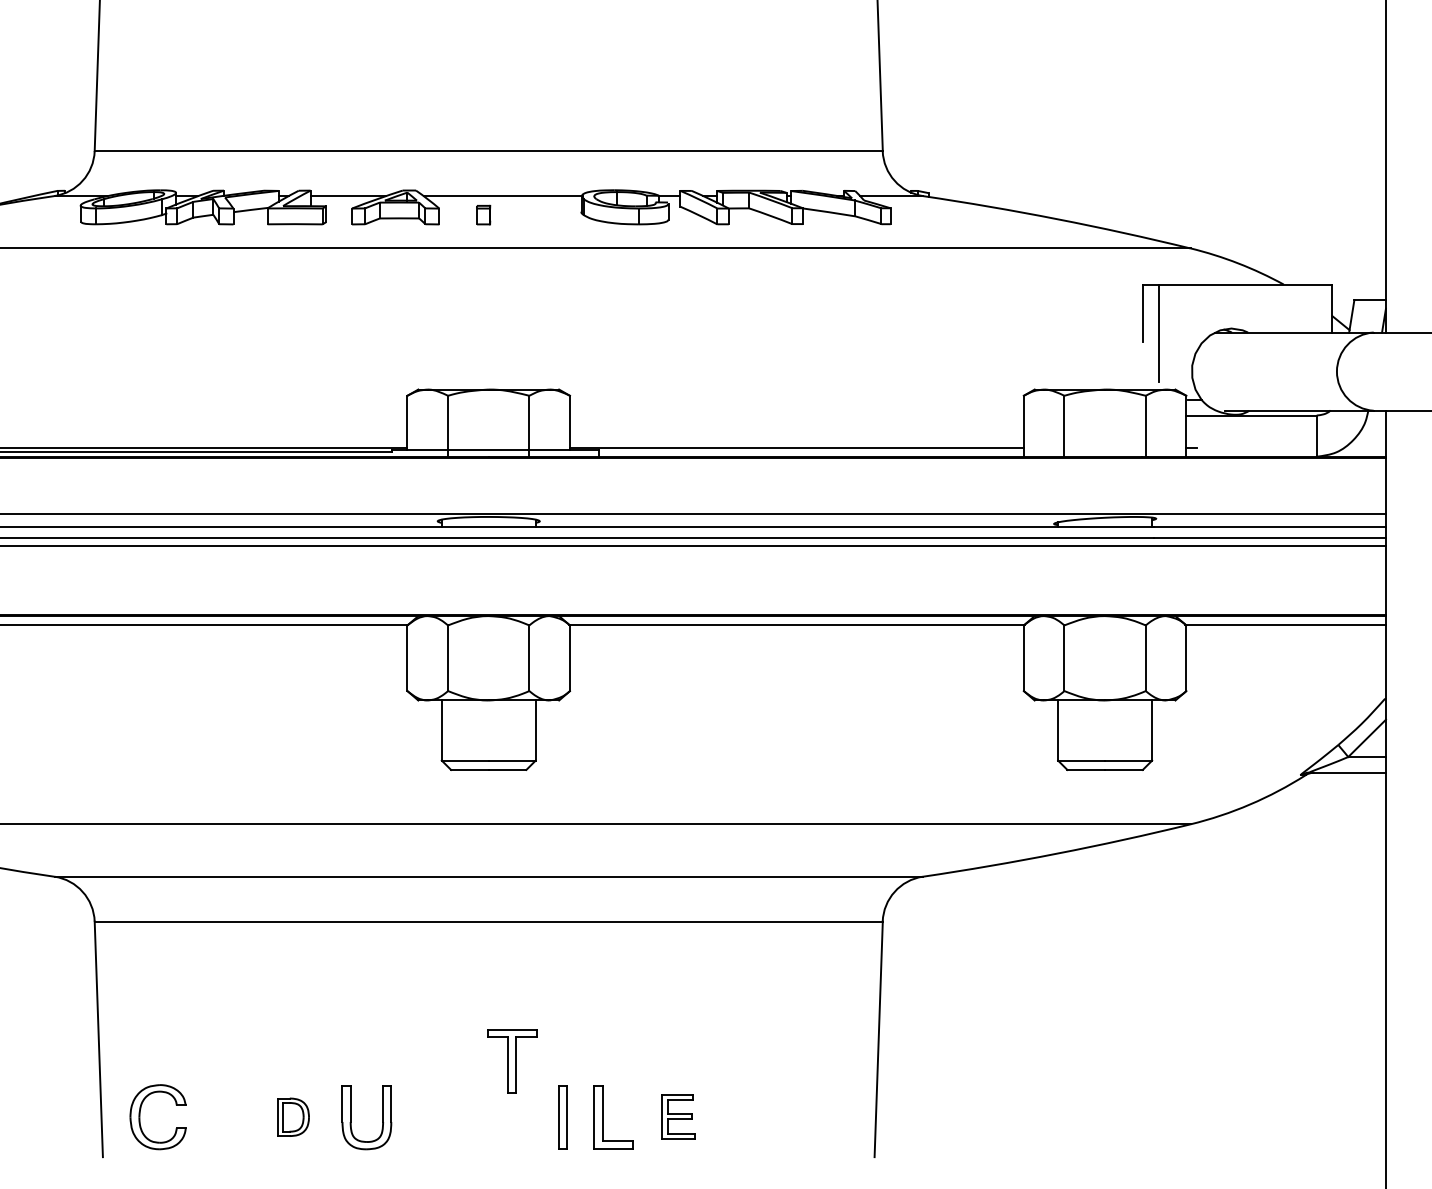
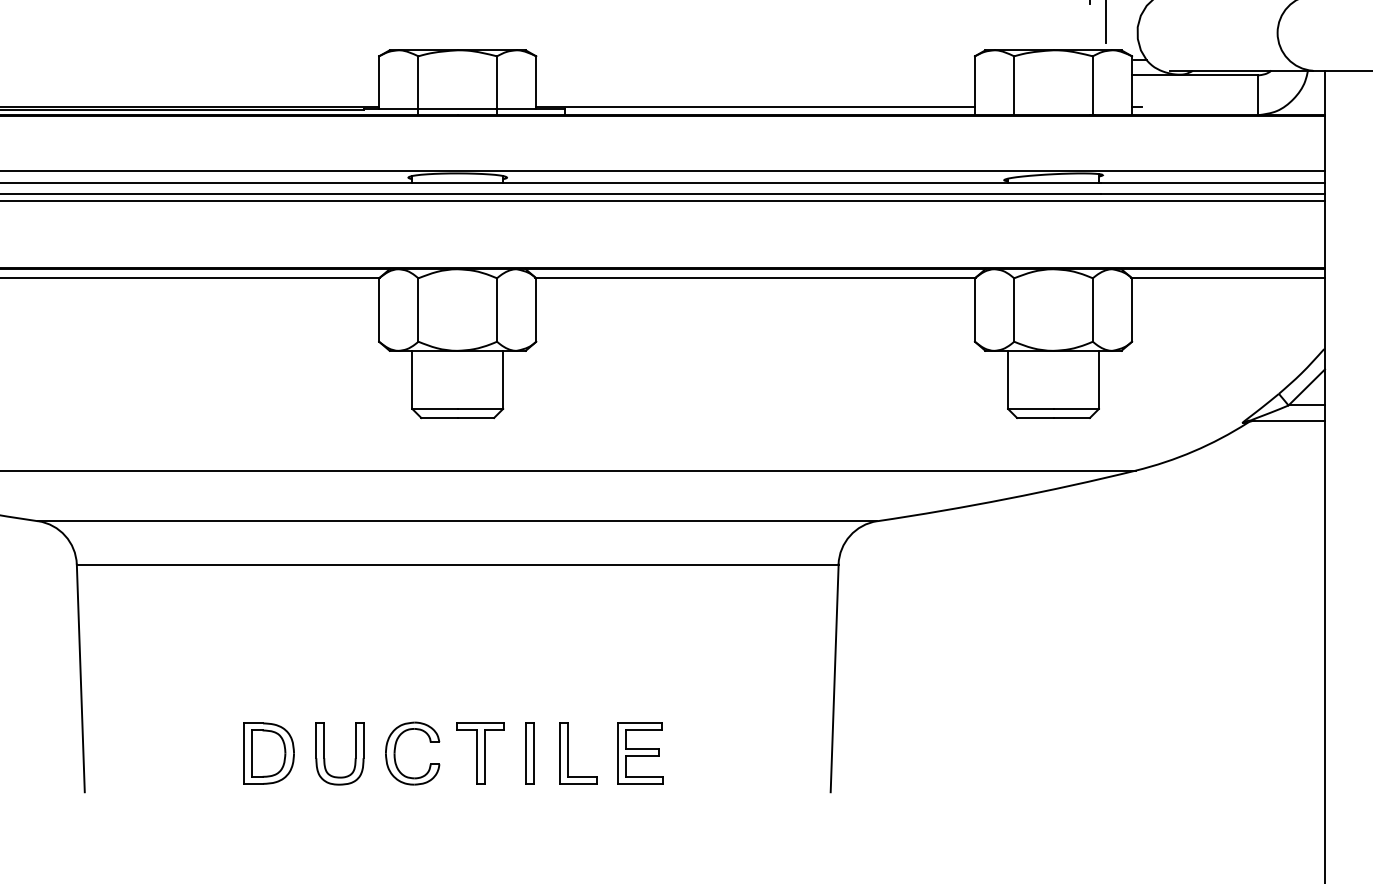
part: (512, 1061) -> (480, 753), moved
part: (140, 1117) -> (395, 753), moved
part: (293, 1117) -> (269, 753), size x1.67
part: (678, 1117) -> (641, 753), size x1.43

